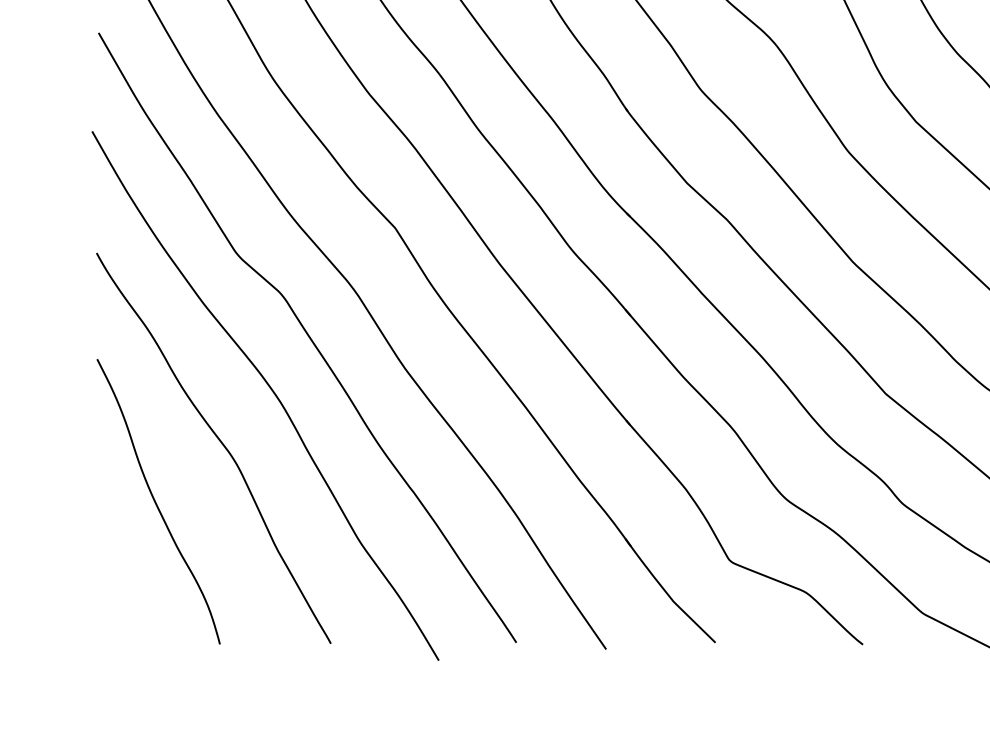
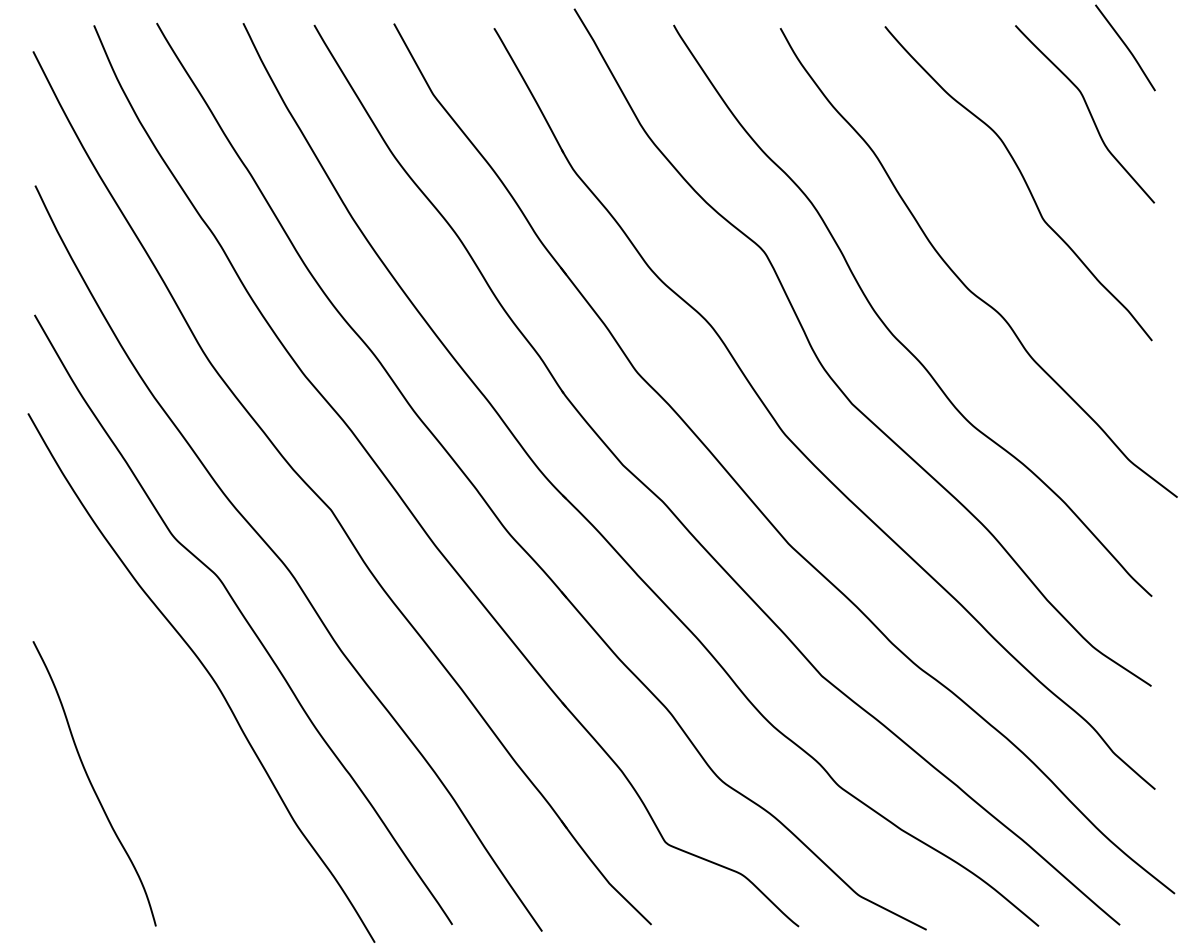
curve: (219, 441) -> (155, 723), removed

